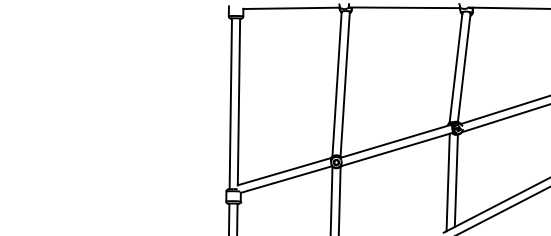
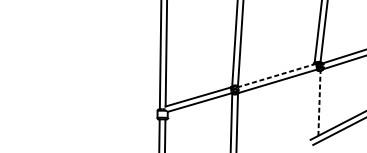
line: (396, 141) -> (277, 75), solid -> dashed
line: (456, 180) -> (319, 103), solid -> dashed
line: (447, 182) -> (313, 104), removed

